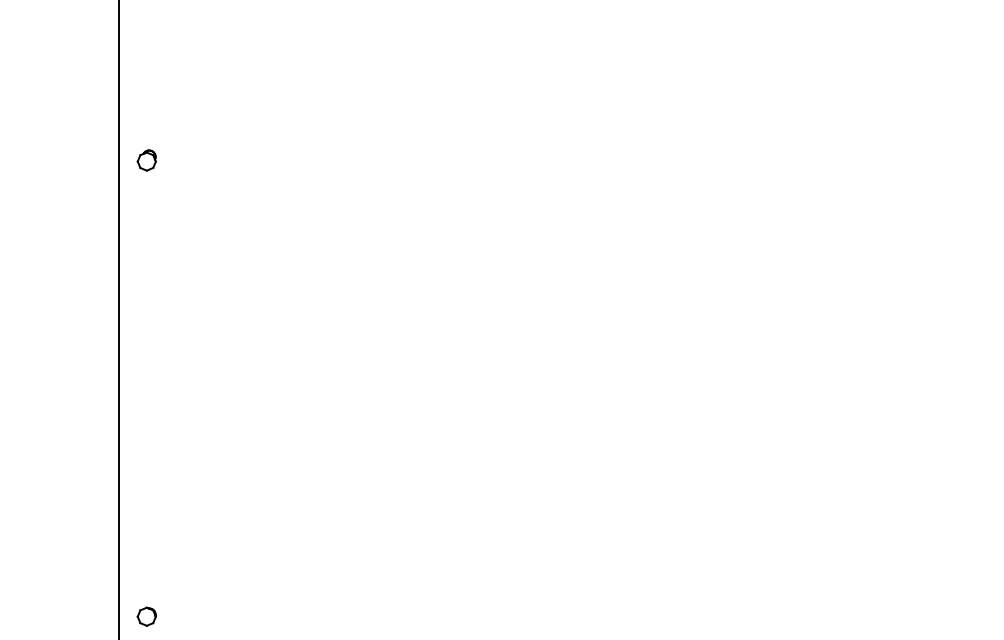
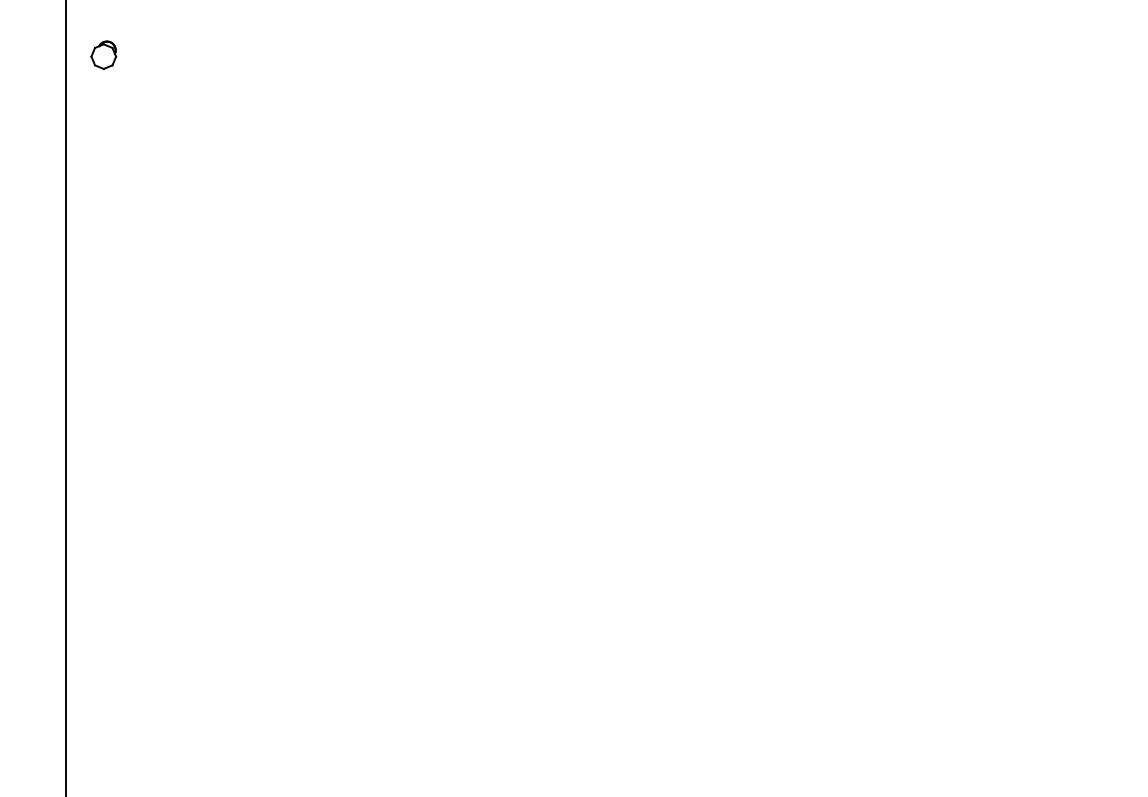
part: (146, 160) -> (103, 55), moved

